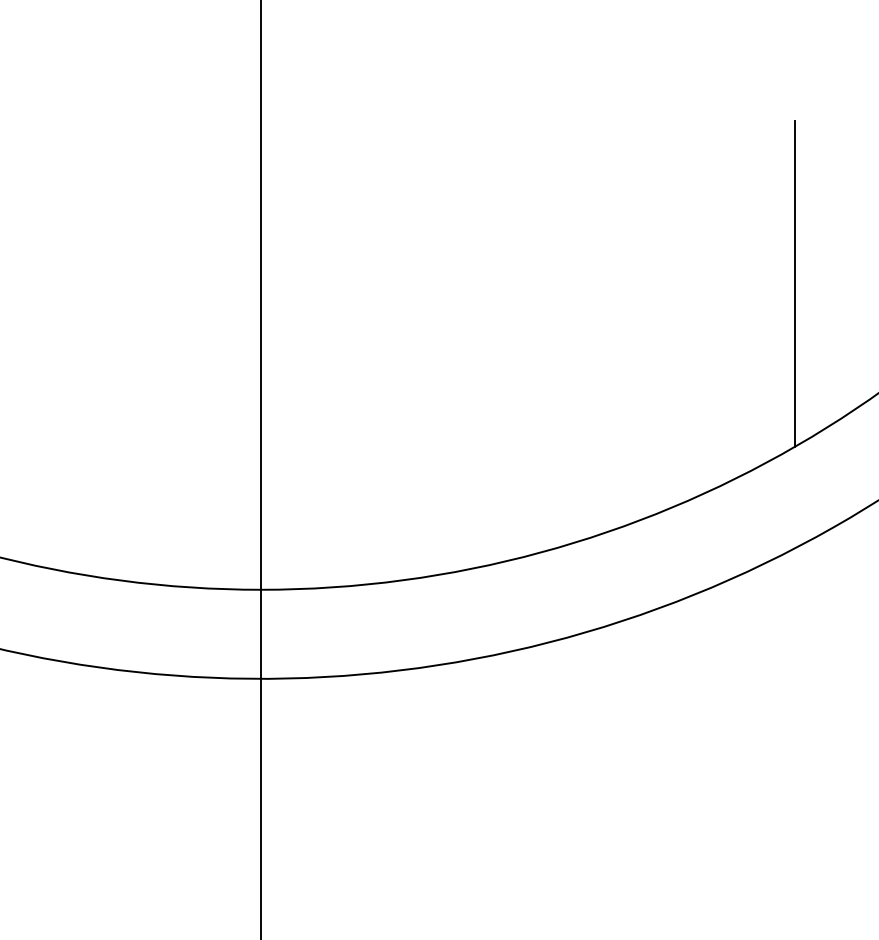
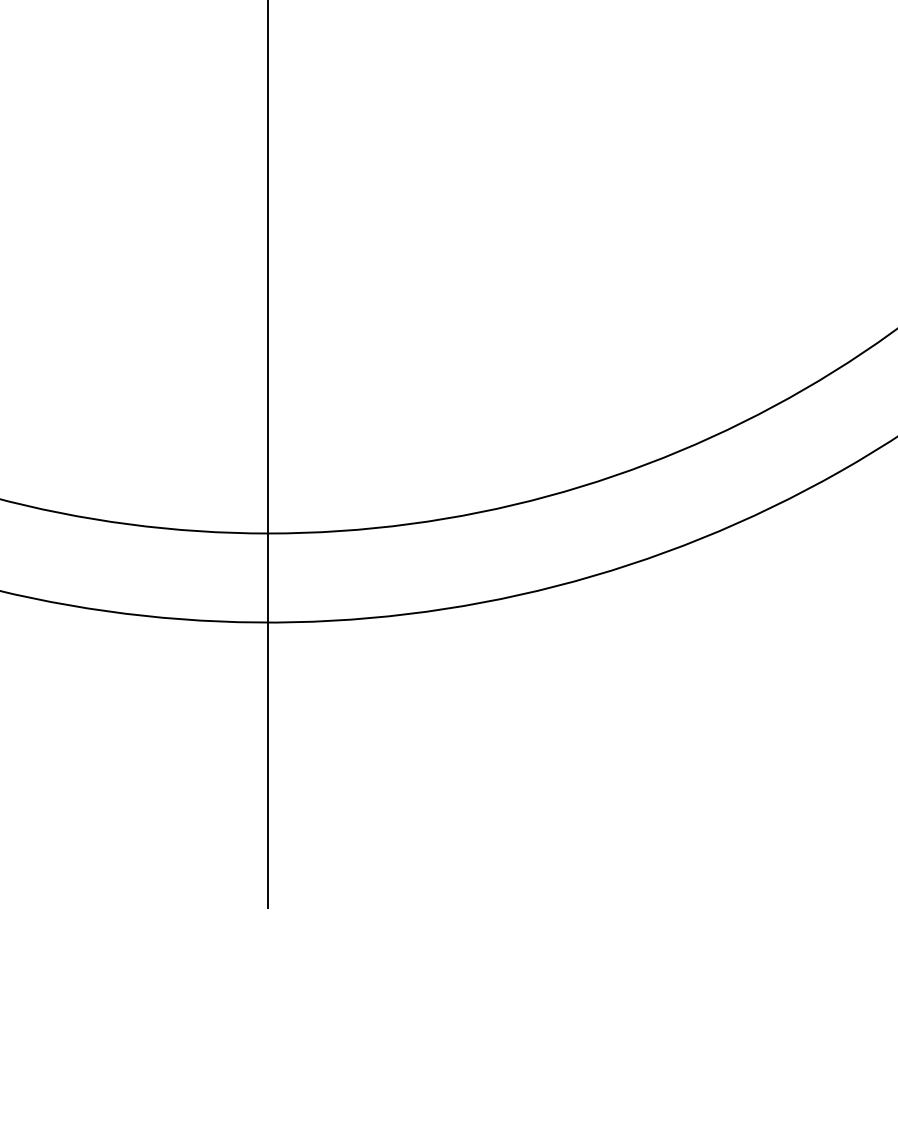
line: (795, 283) -> (802, 227), removed

